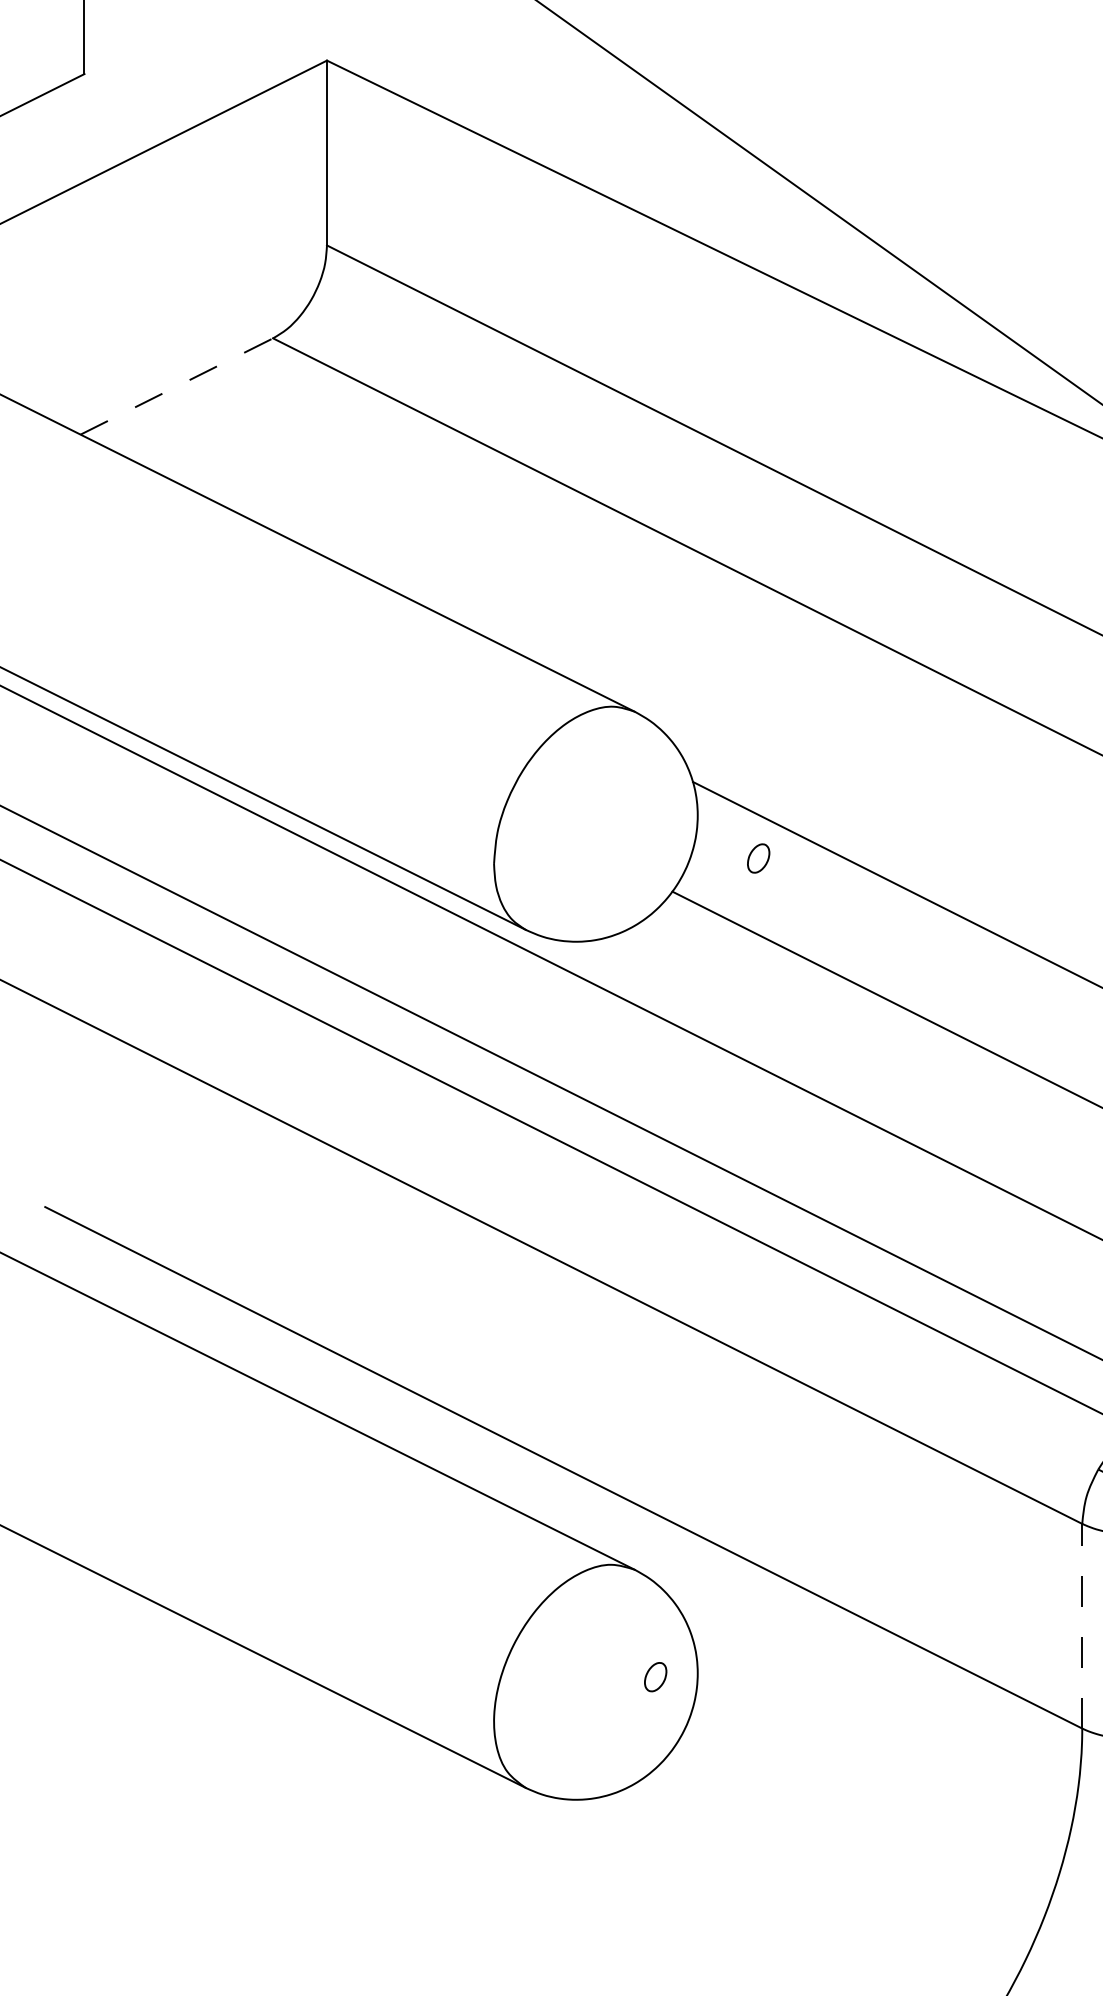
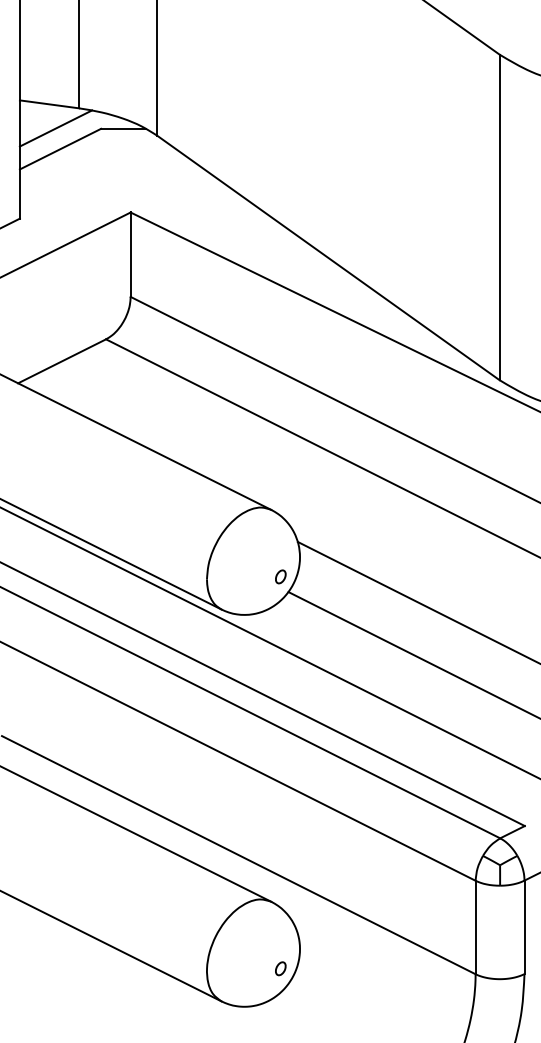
line: (177, 386) -> (62, 361), dashed -> solid
part: (757, 857) -> (280, 576), moved
line: (1082, 1626) -> (475, 927), dashed -> solid
part: (655, 1676) -> (280, 968), moved

